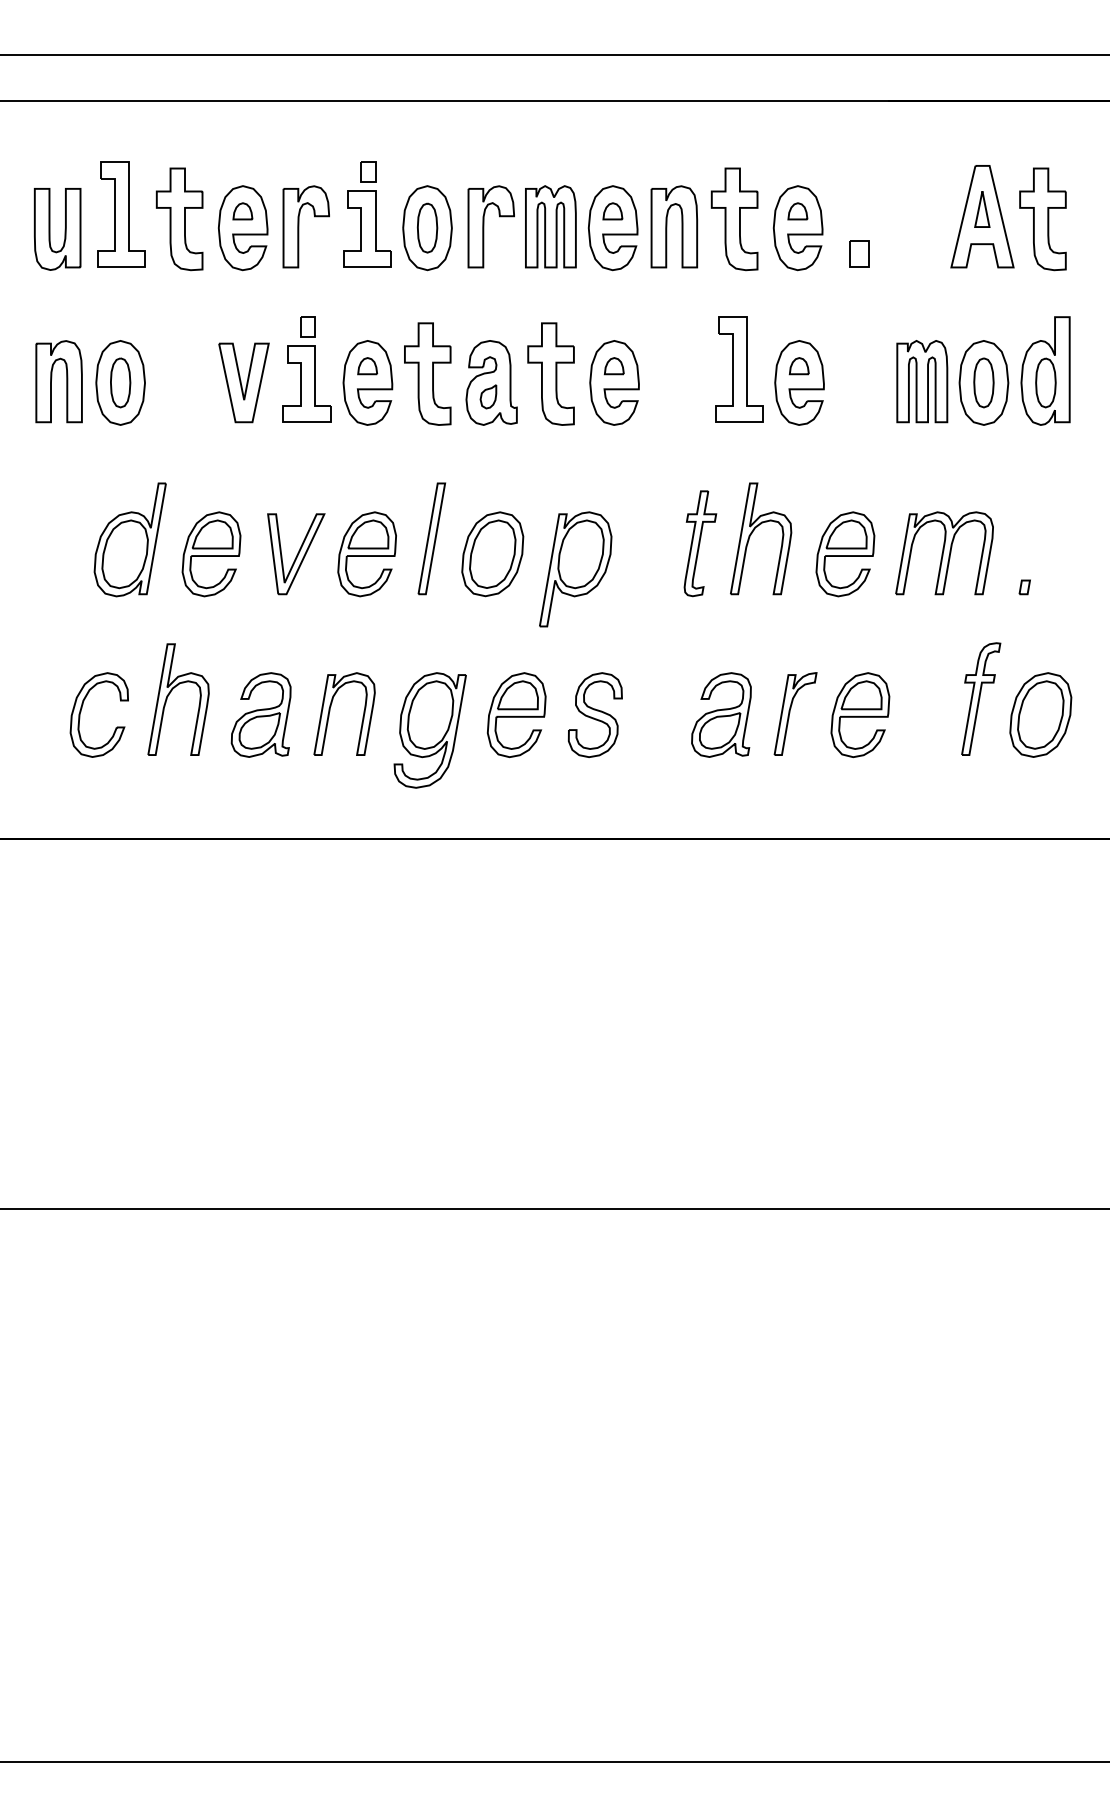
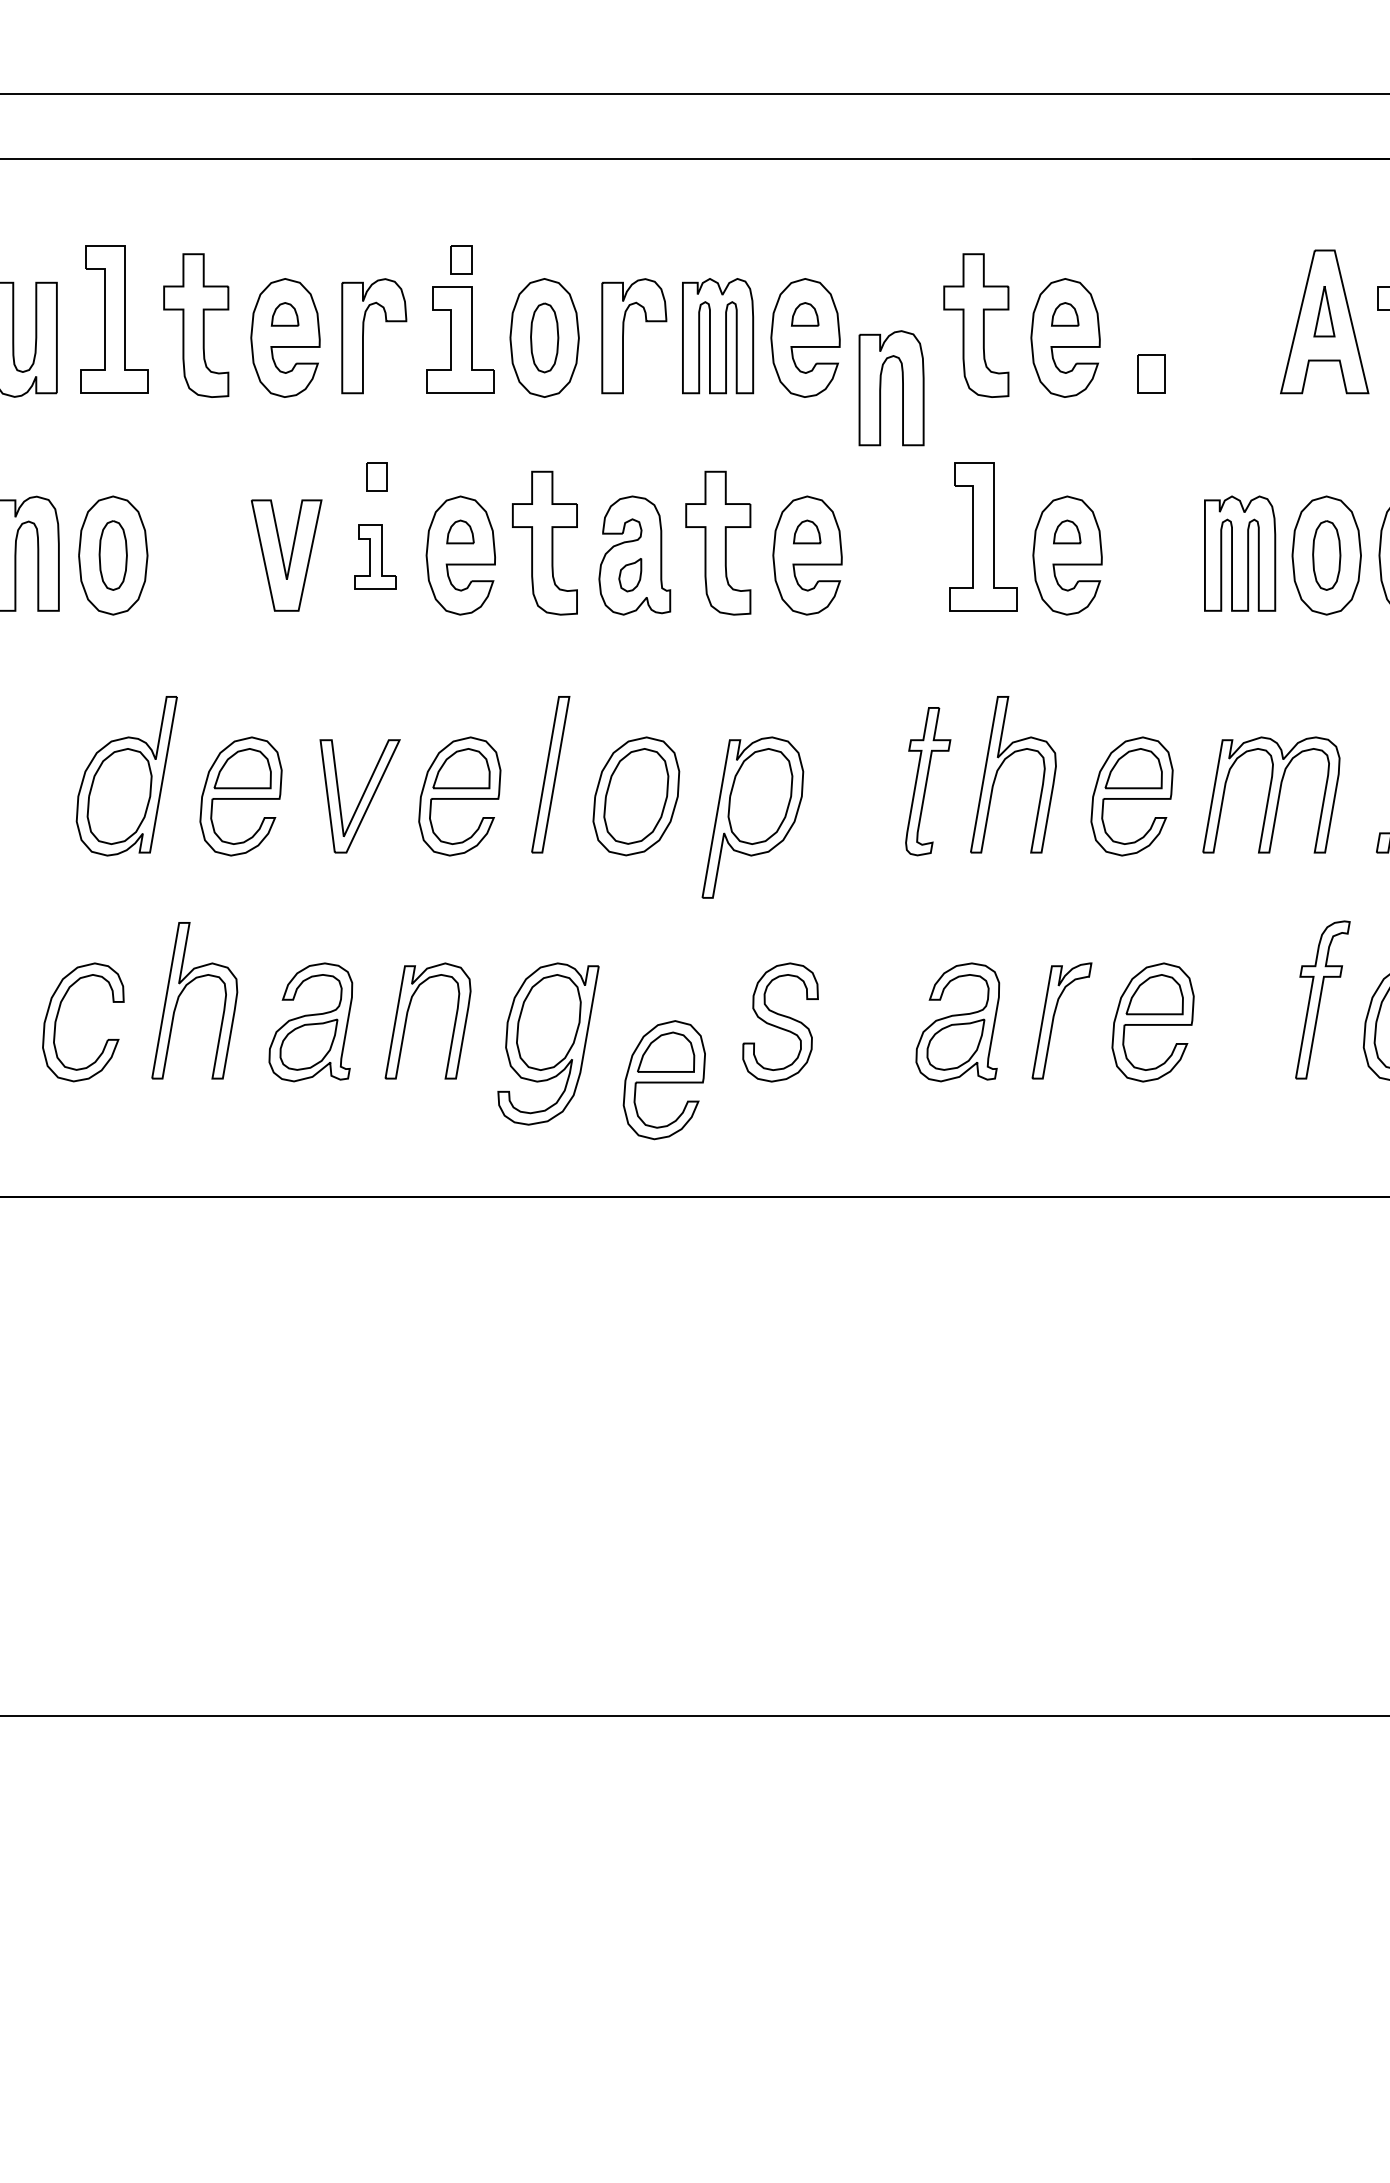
part: (667, 226) -> (881, 387), moved
part: (306, 383) -> (374, 556), size x0.6
part: (516, 715) -> (664, 1080), moved

